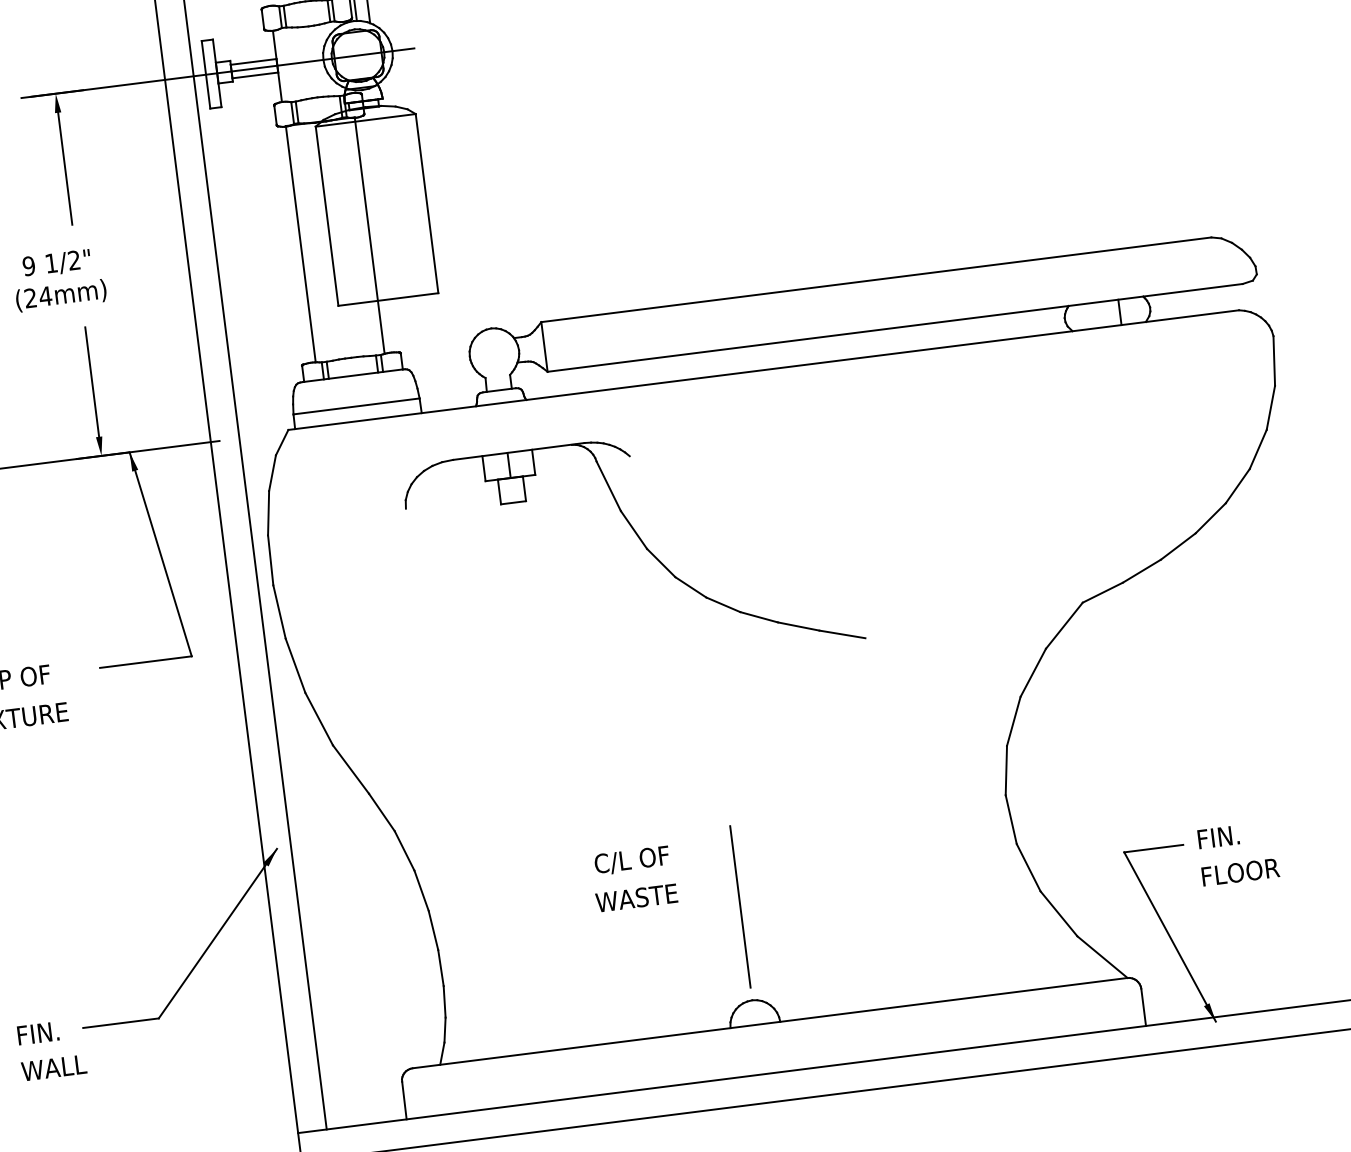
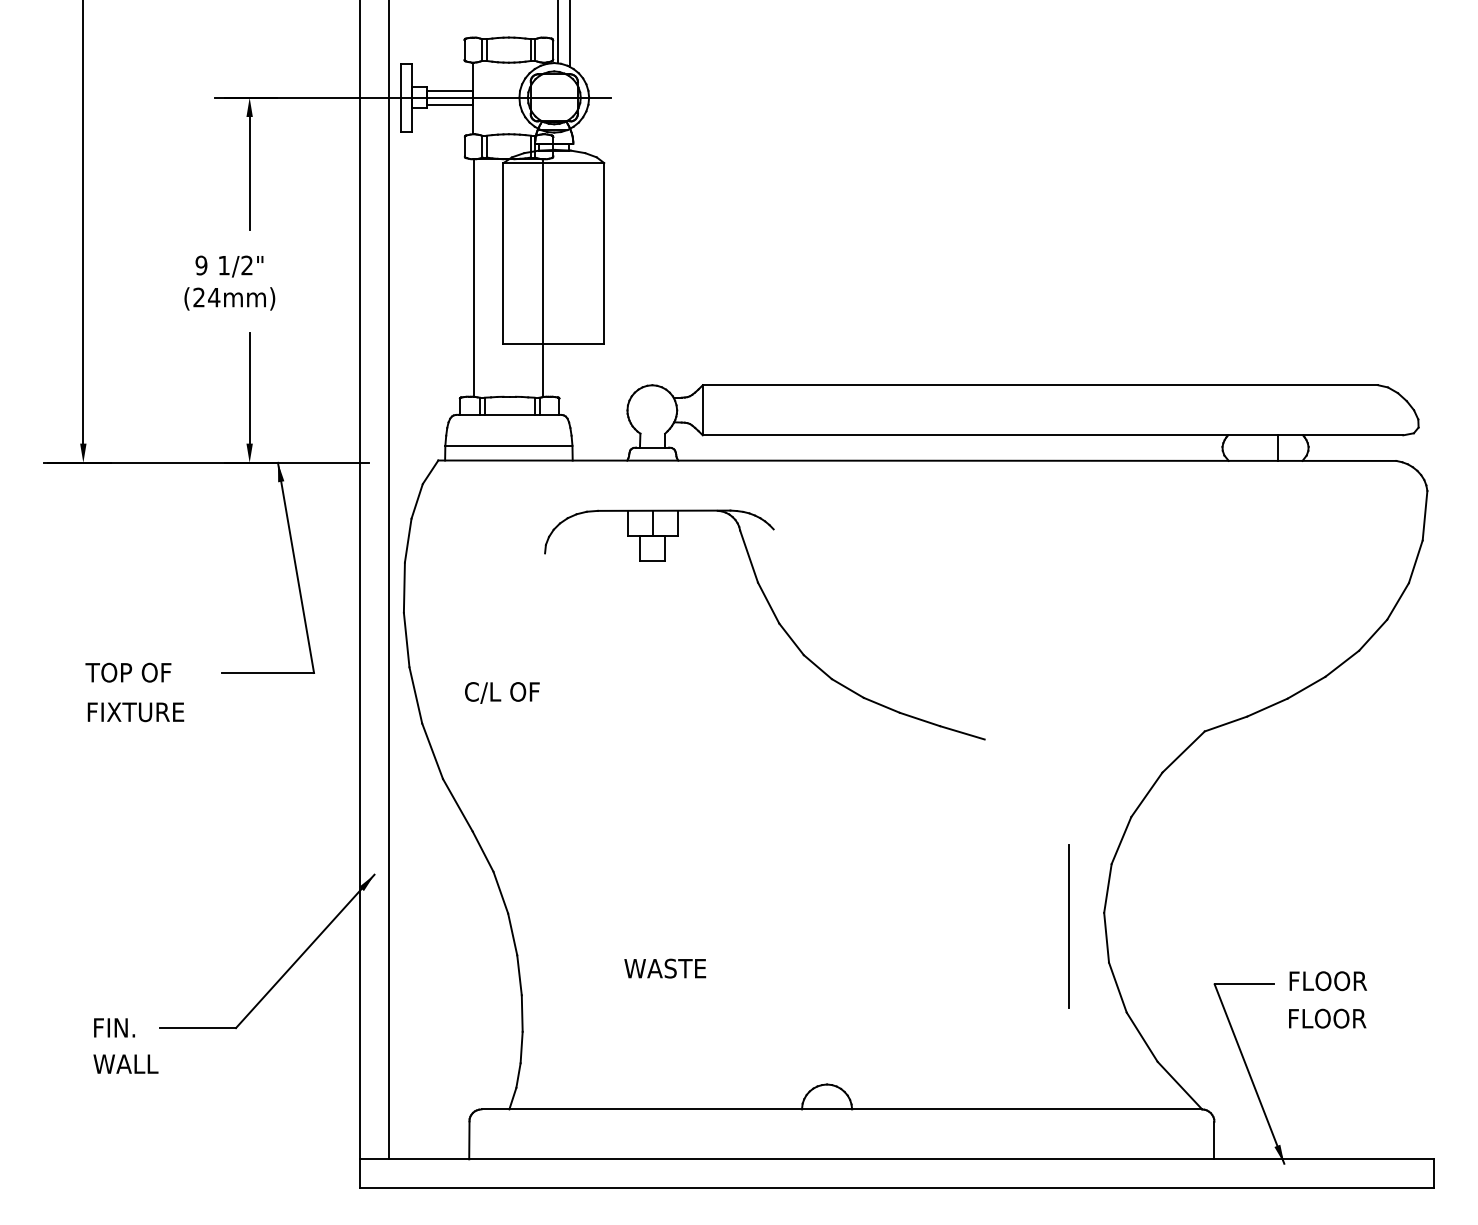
text: (1244, 834) -> (1336, 981), FIN. -> FLOOR
text: (632, 860) -> (502, 692), moved
text: (636, 897) -> (665, 968), moved
line: (739, 907) -> (1068, 926), moved

